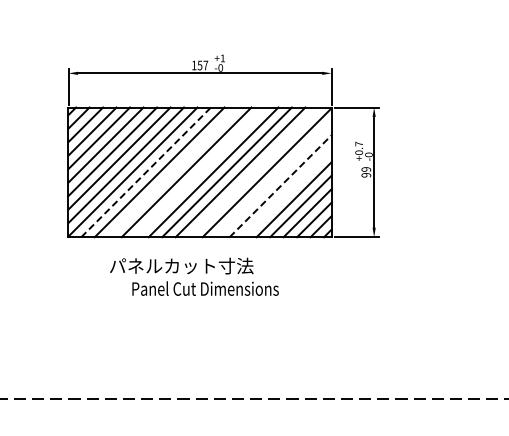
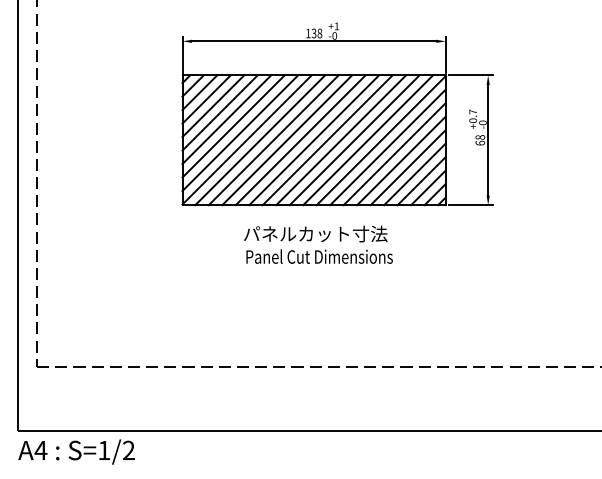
text: (203, 65) -> (317, 33), 157 -> 138
line: (146, 172) -> (260, 140), dashed -> solid
line: (173, 172) -> (287, 140), added
line: (199, 172) -> (313, 140), added
line: (253, 172) -> (367, 140), added
text: (366, 172) -> (480, 140), 99 -> 68
line: (273, 179) -> (387, 147), added
line: (281, 185) -> (395, 153), dashed -> solid
line: (287, 192) -> (401, 160), added
text: (181, 265) -> (315, 233), moved

